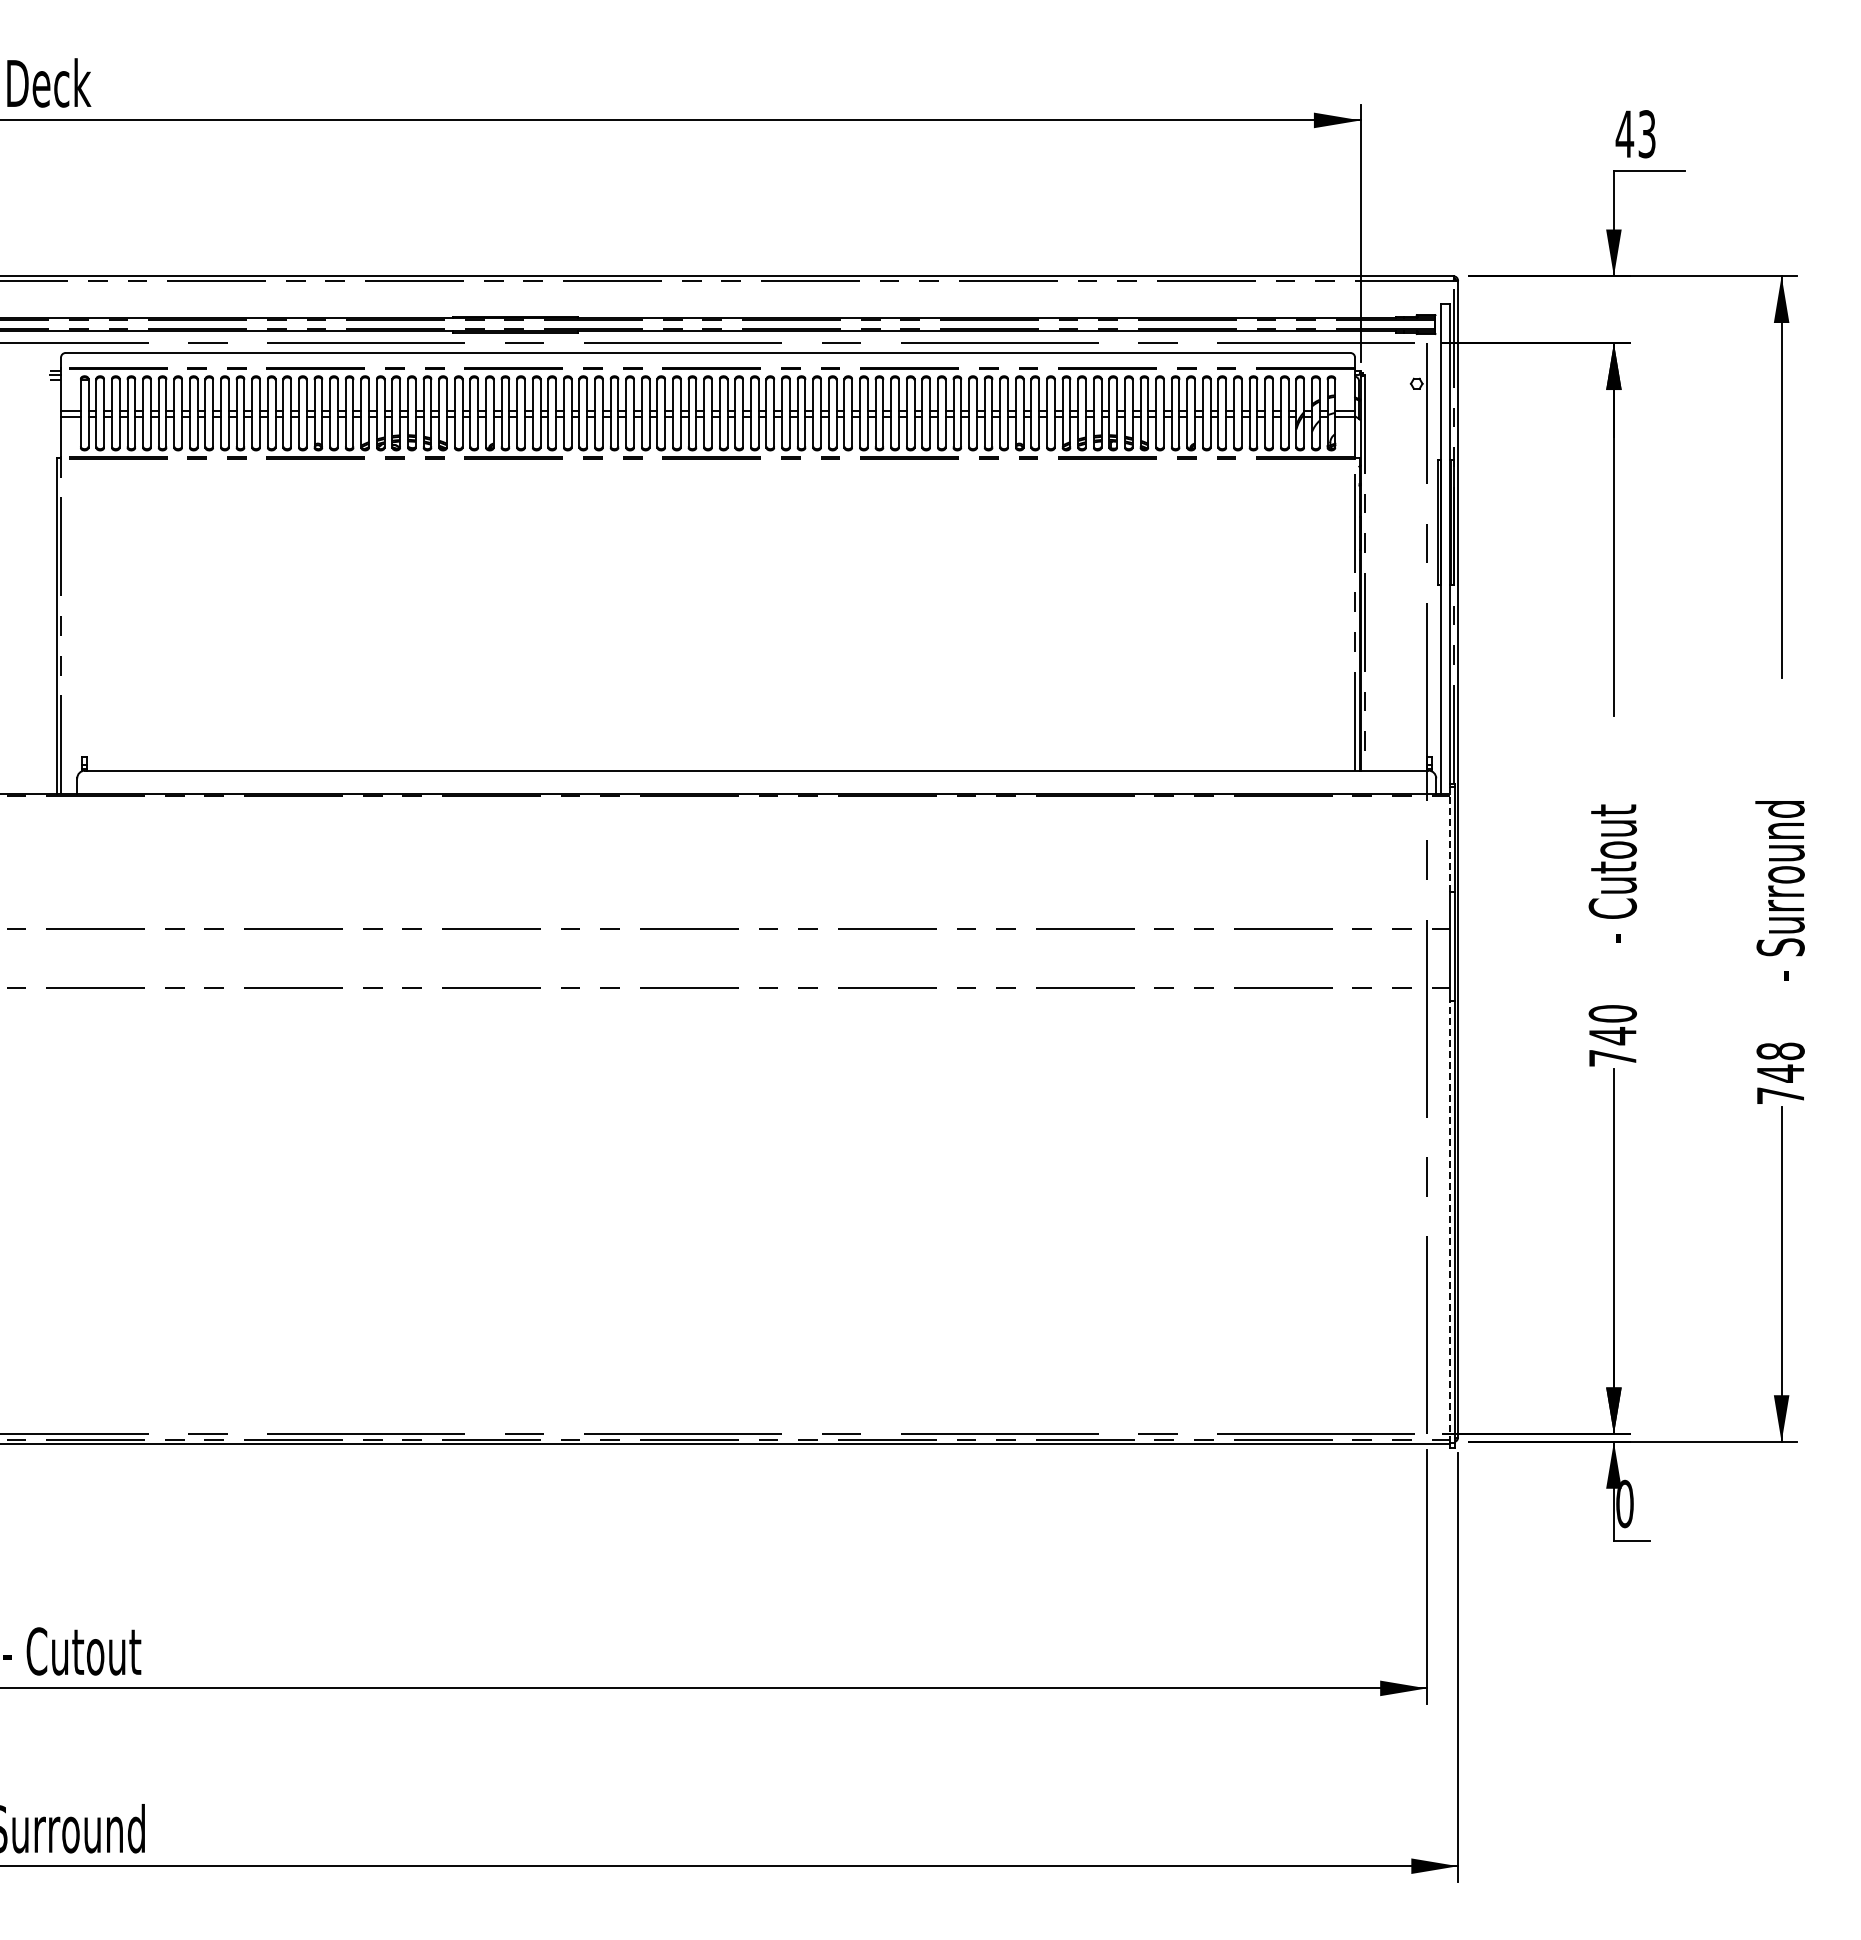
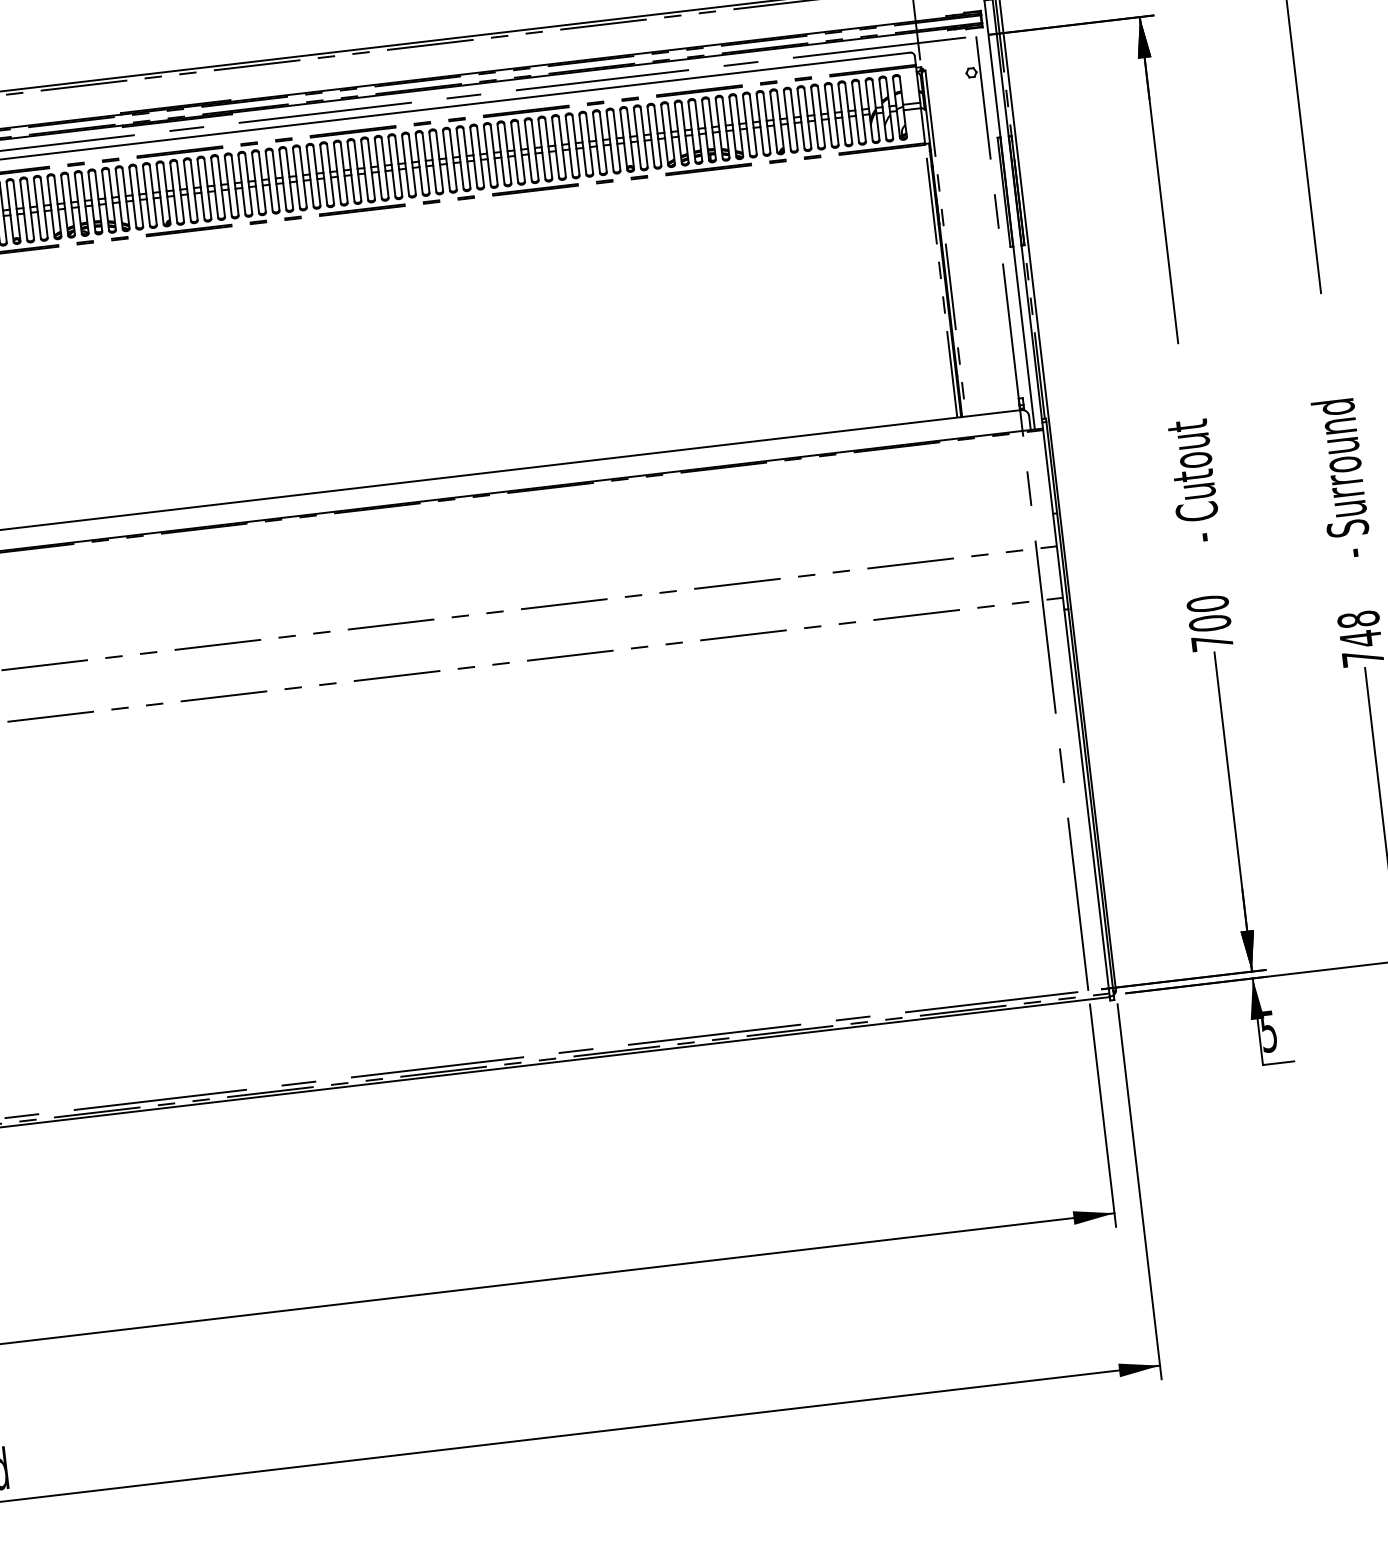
line: (1450, 839) -> (1047, 468), dashed -> solid
text: (1612, 1035) -> (1209, 622), 740 -> 700
line: (1450, 1222) -> (1087, 803), dashed -> solid
text: (1624, 1503) -> (1268, 1031), 0 -> 5

